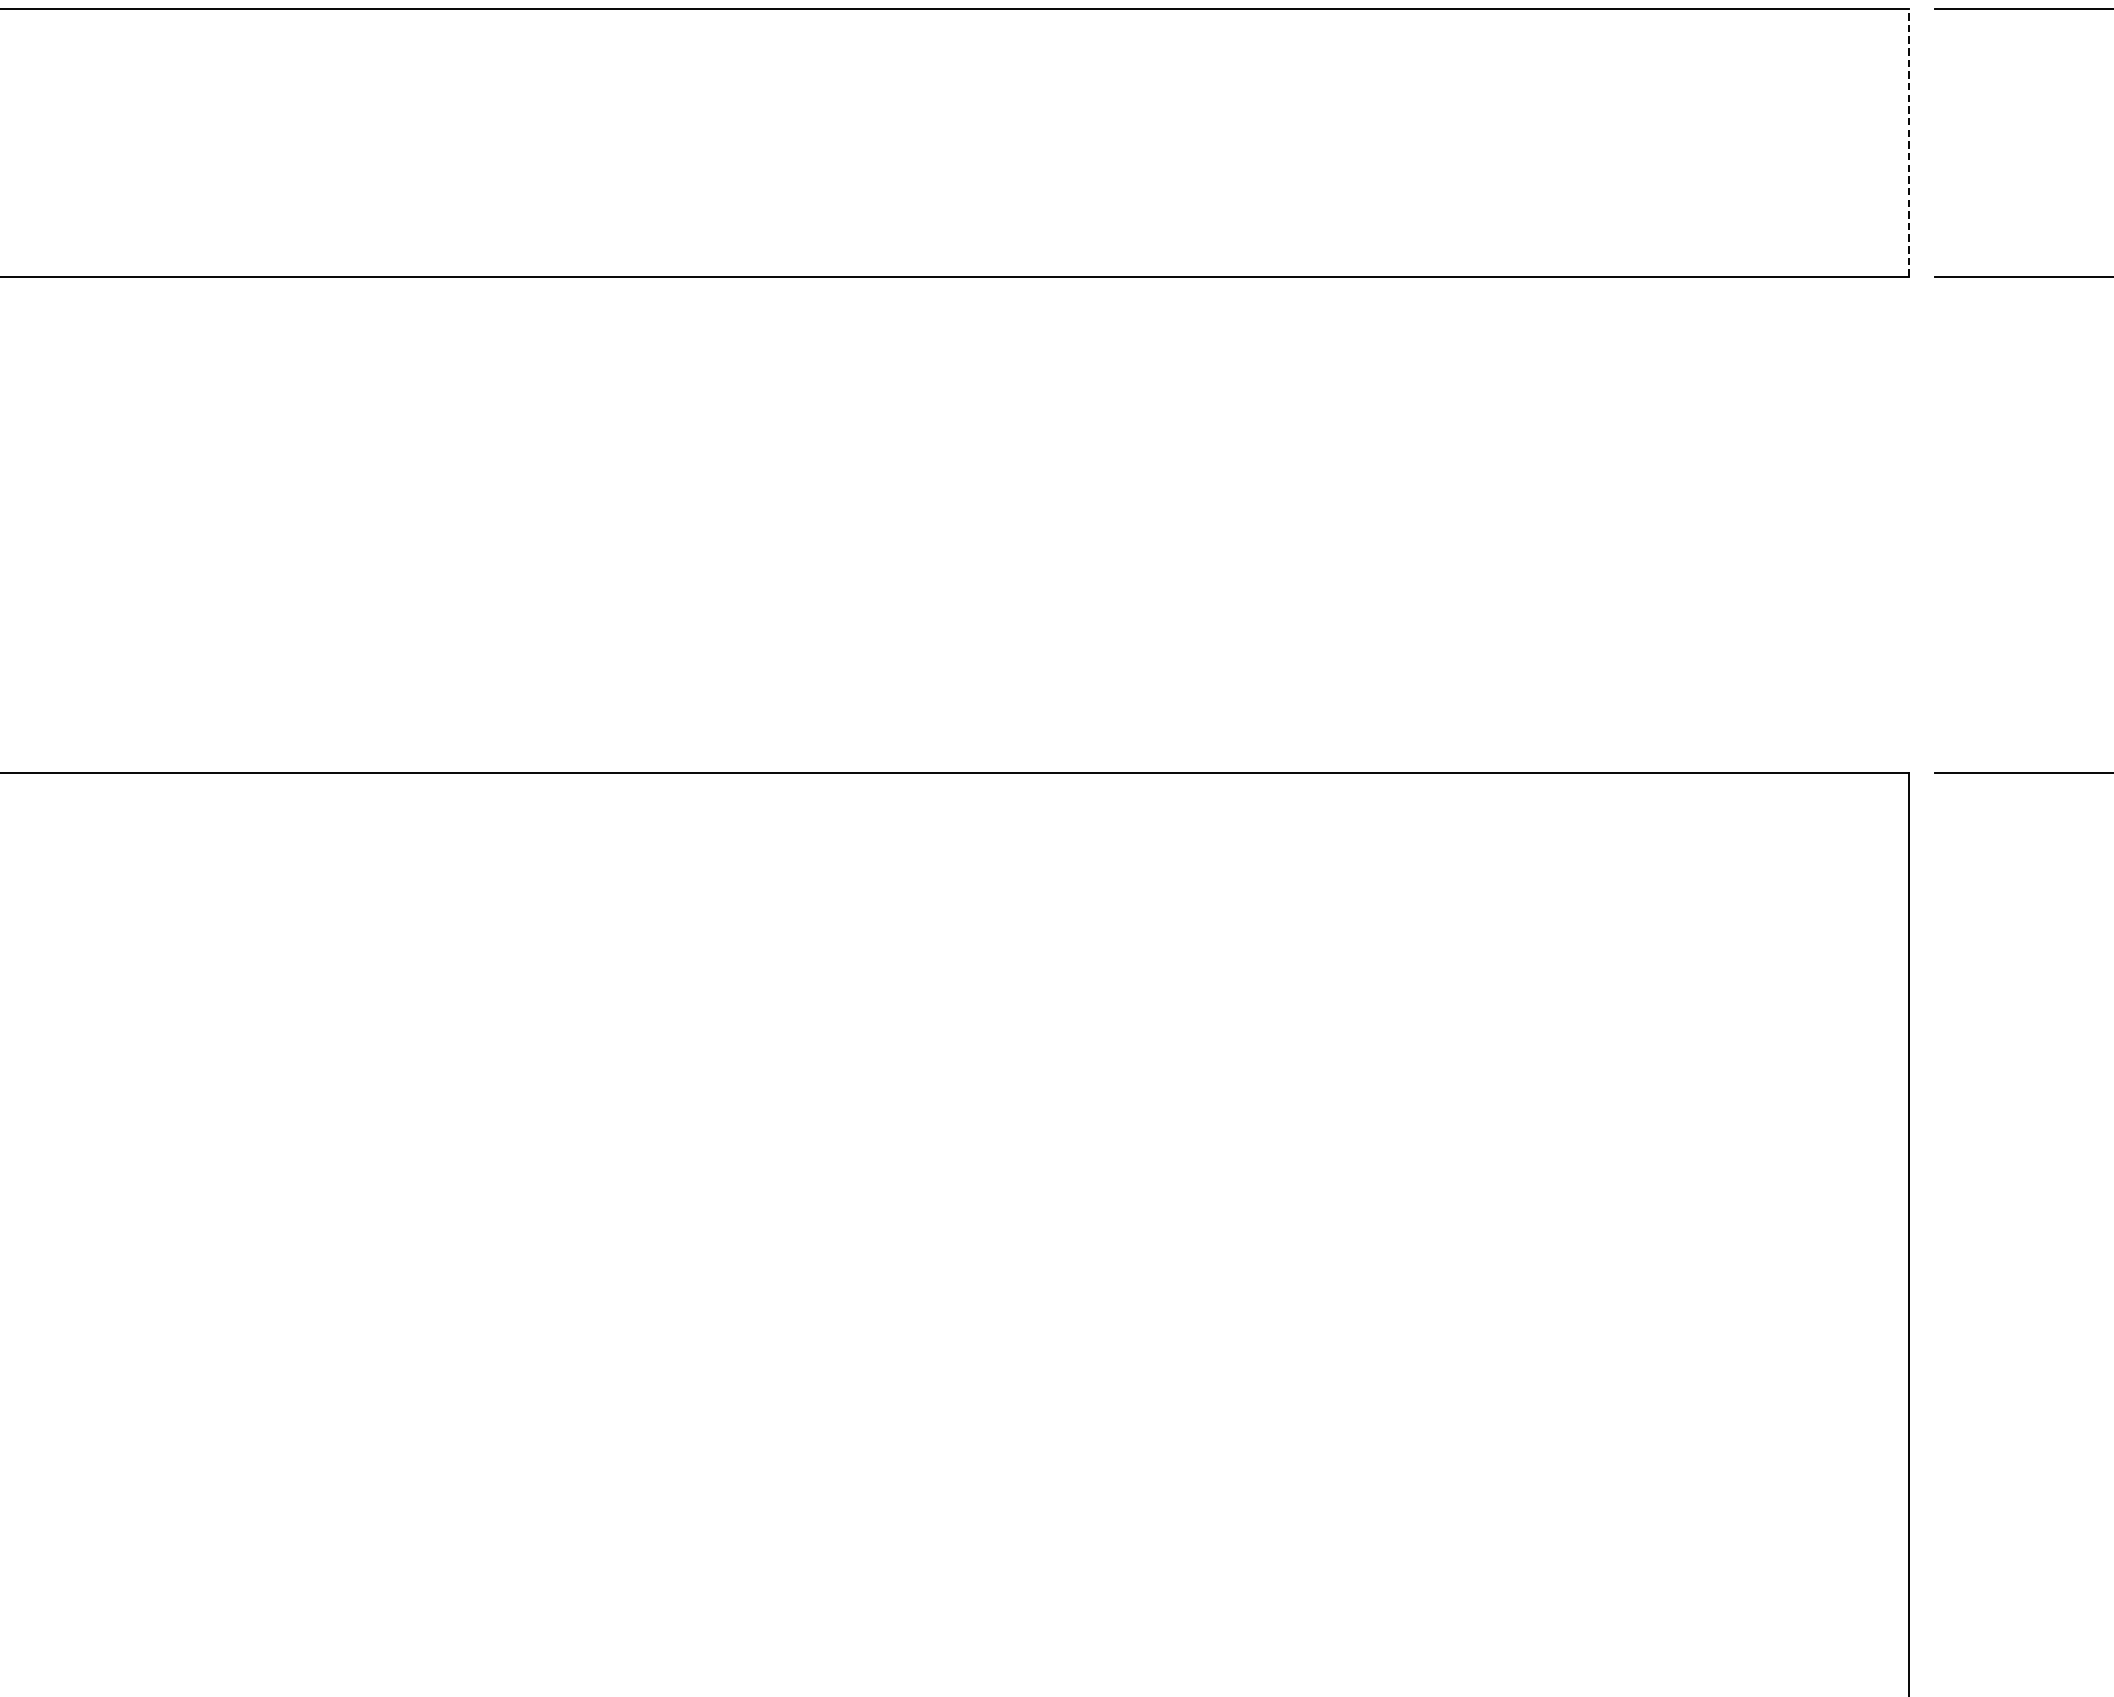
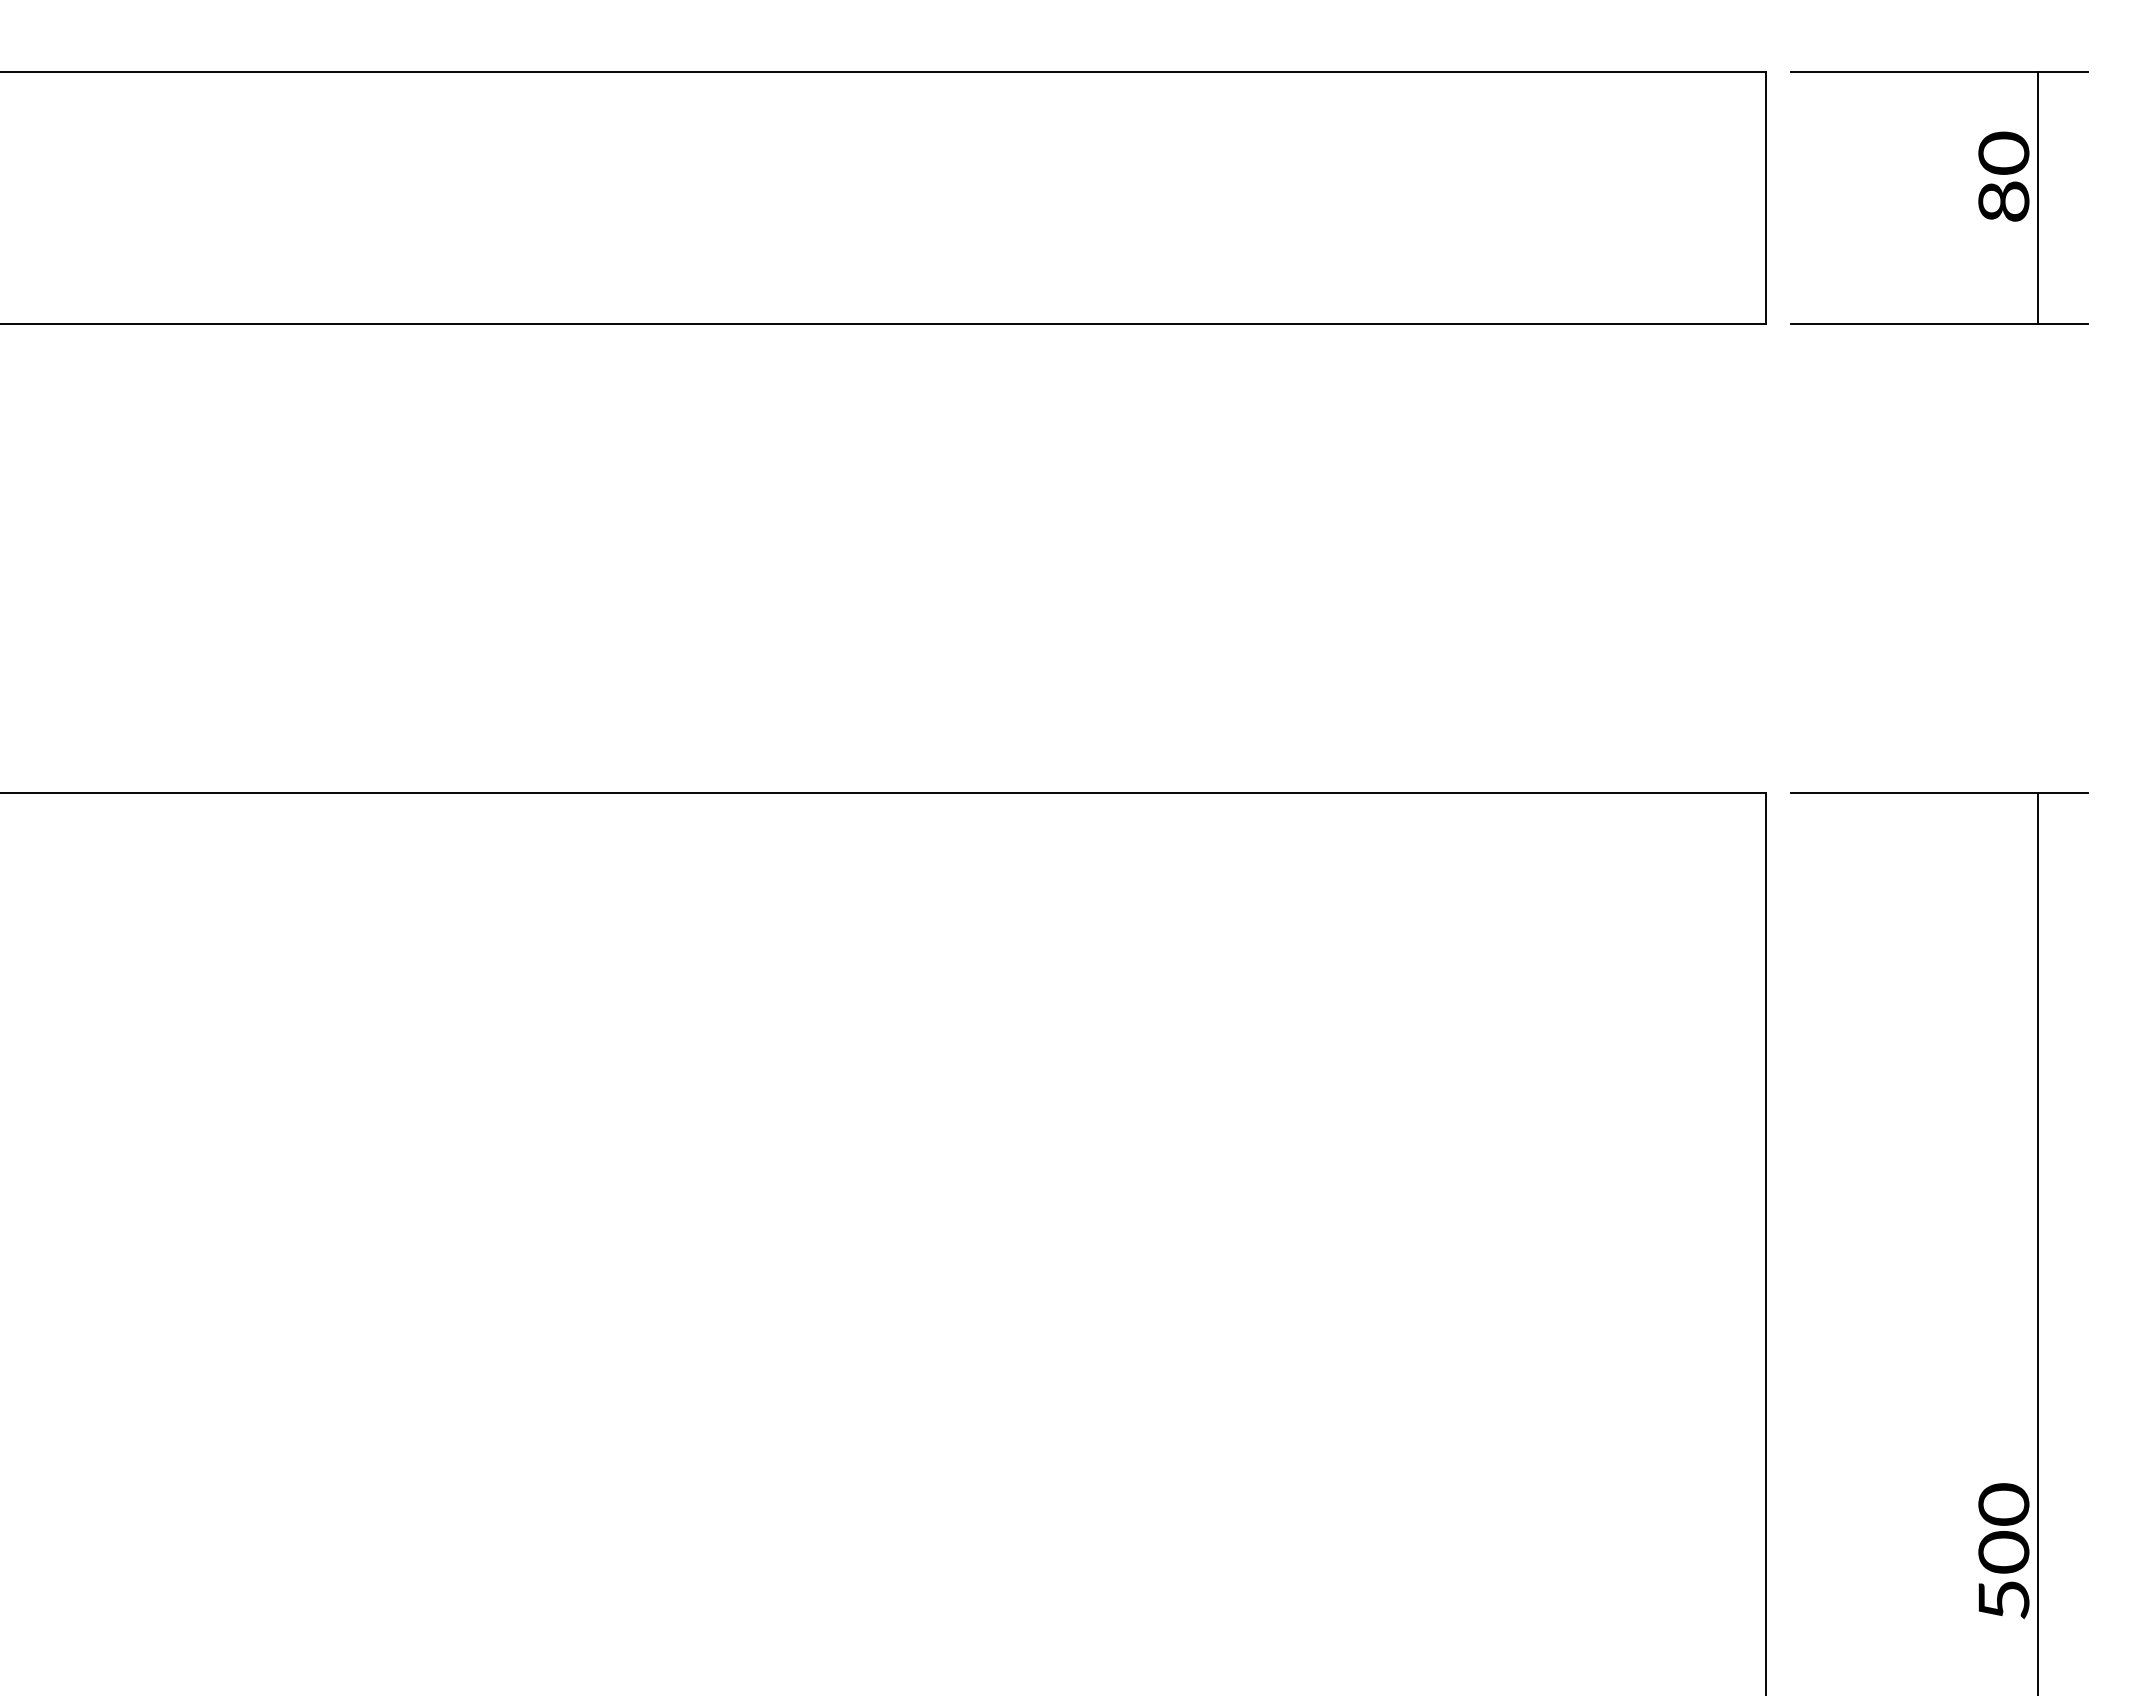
line: (1909, 142) -> (1766, 197), dashed -> solid

